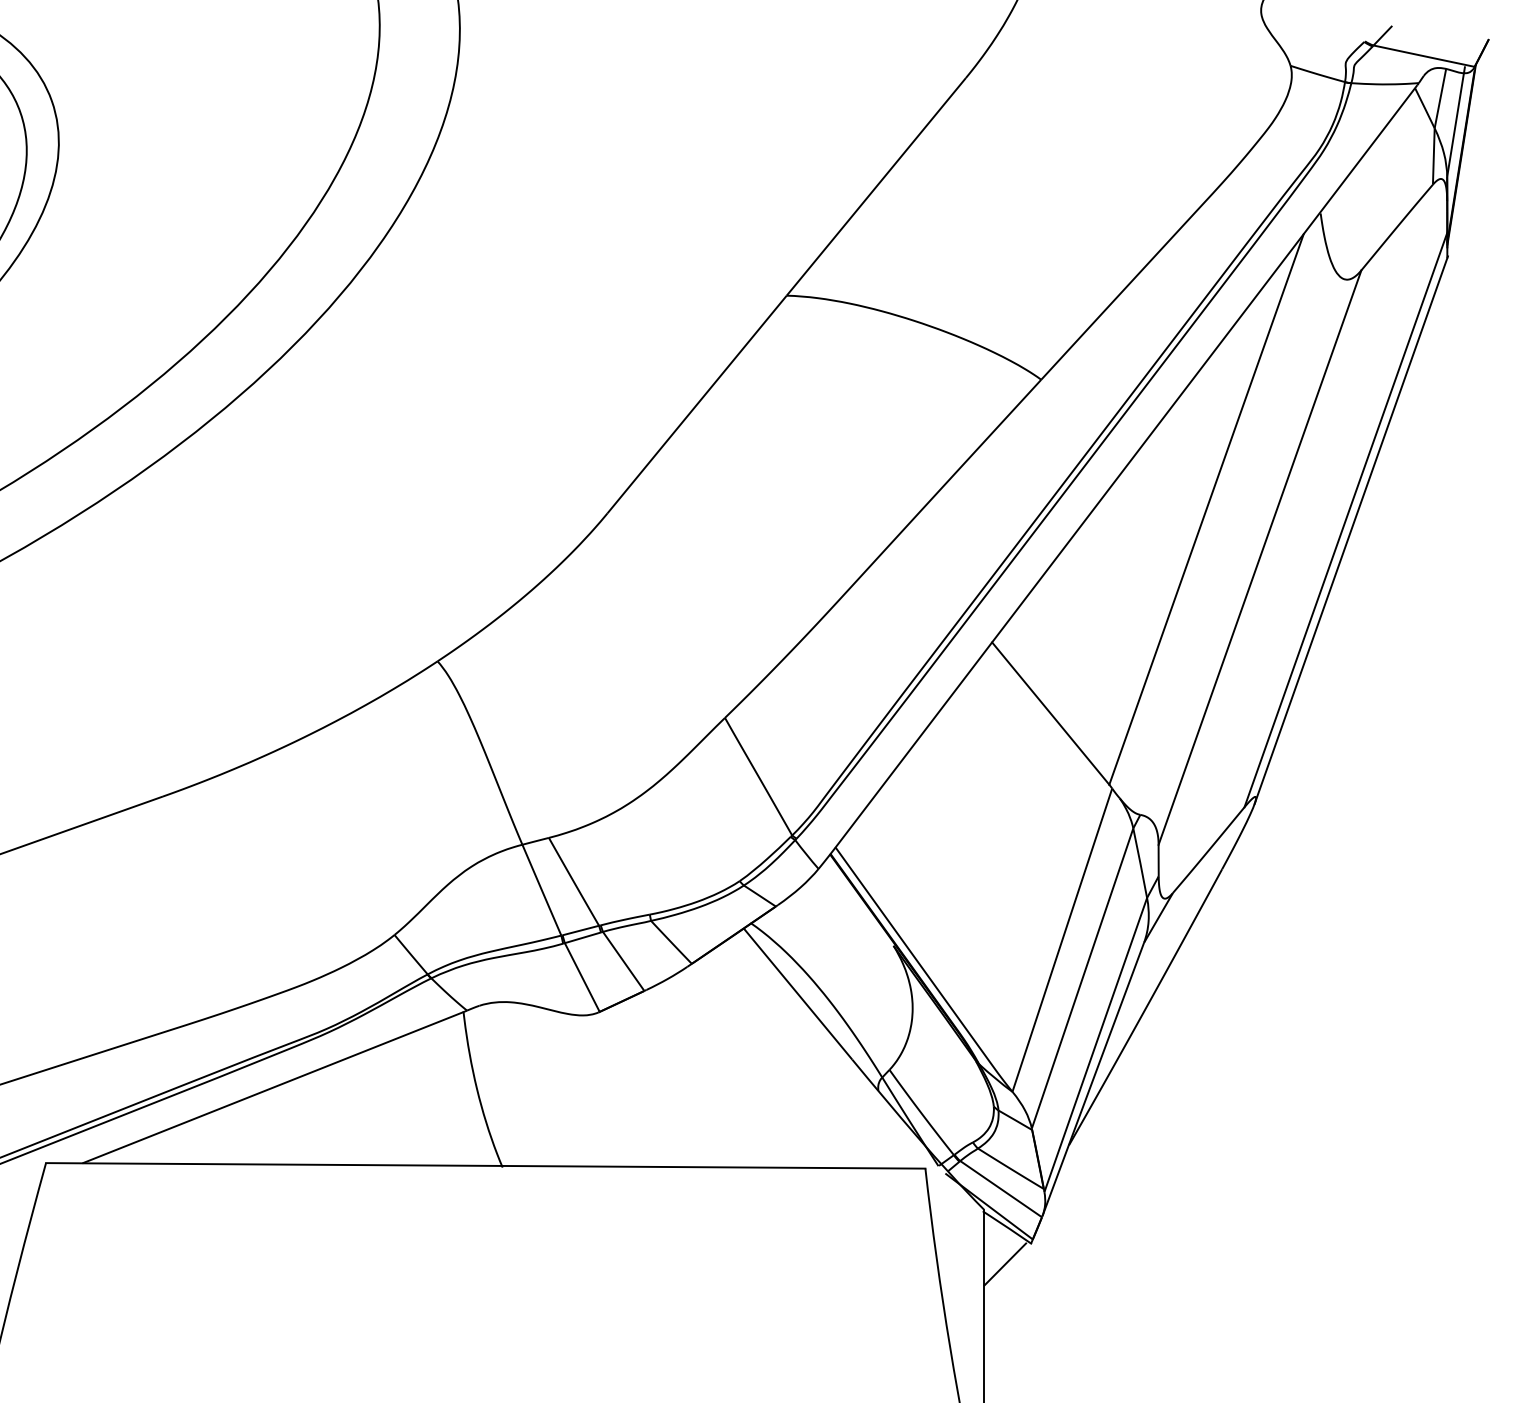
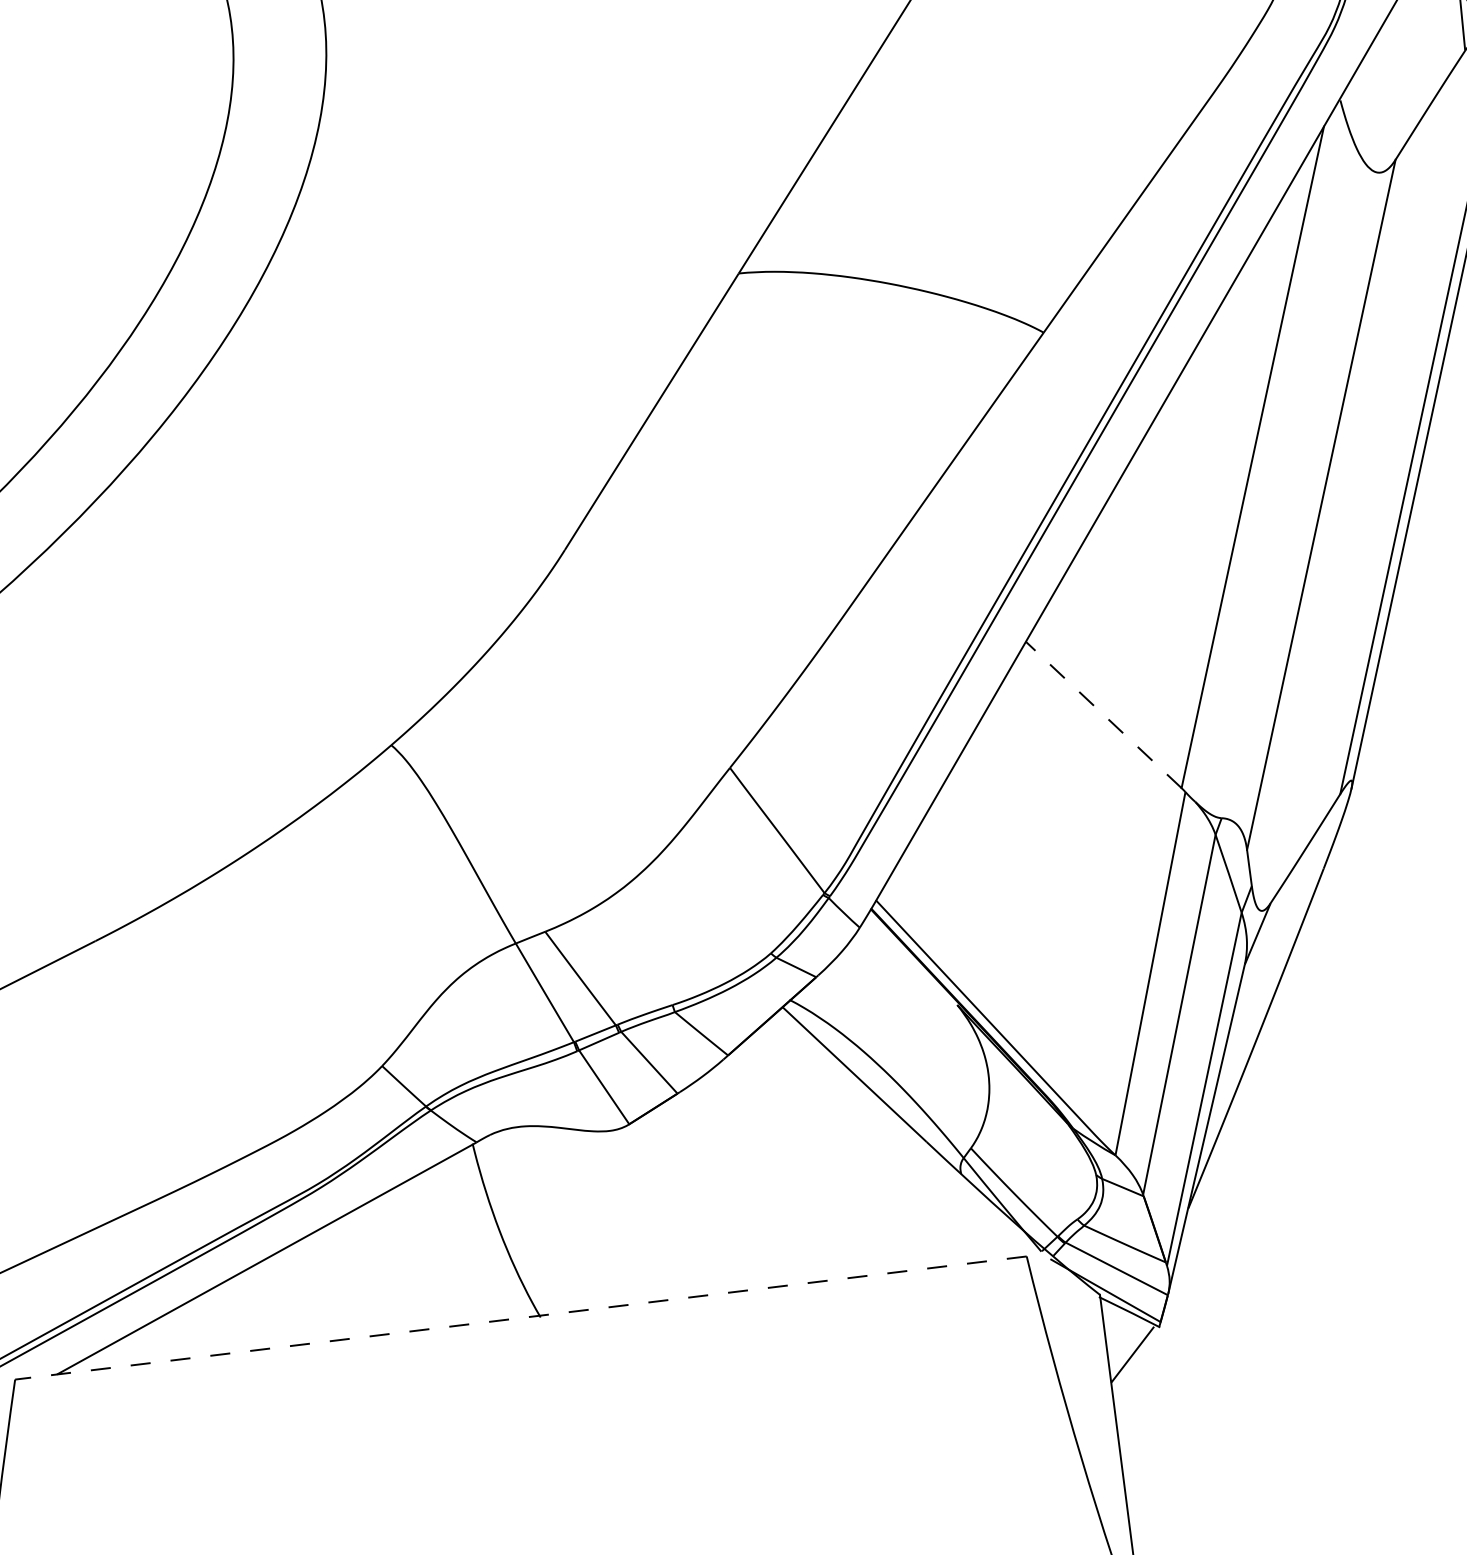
line: (1050, 713) -> (1103, 714), solid -> dashed
line: (485, 1165) -> (520, 1317), solid -> dashed

